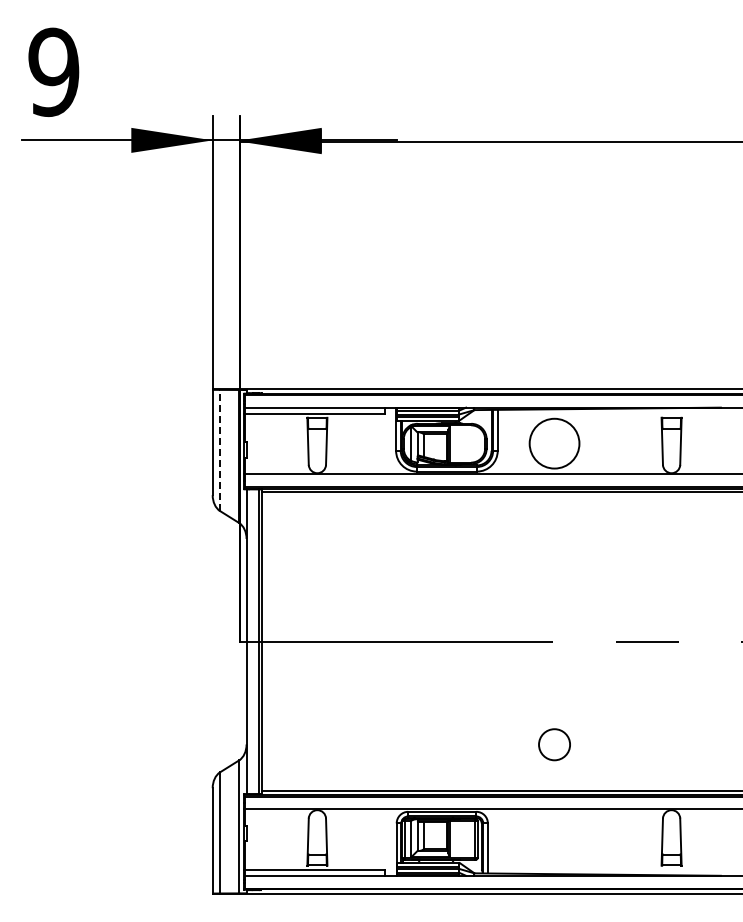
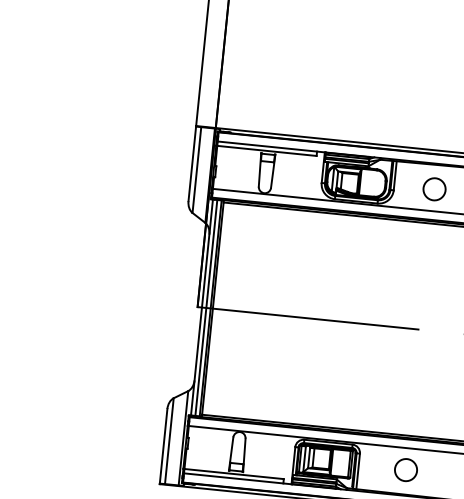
circle: (554, 443) -> (434, 189), size x0.62
line: (219, 450) -> (196, 170), dashed -> solid
line: (252, 641) -> (206, 307), added
circle: (554, 744) -> (406, 469), moved

